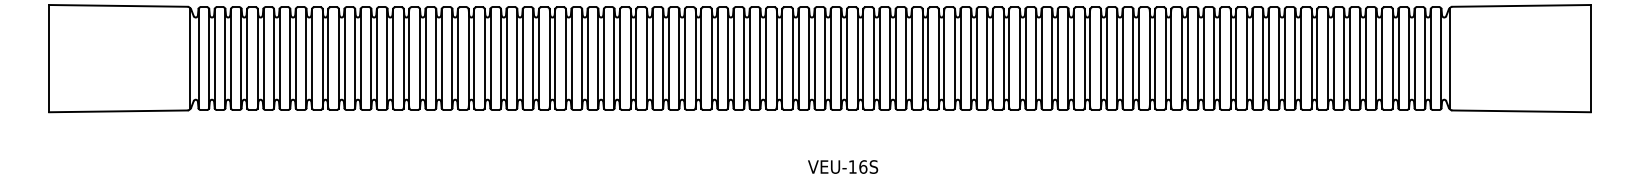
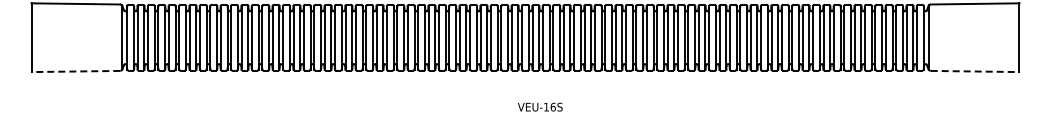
line: (117, 111) -> (75, 71), solid -> dashed
line: (1522, 111) -> (975, 71), solid -> dashed

